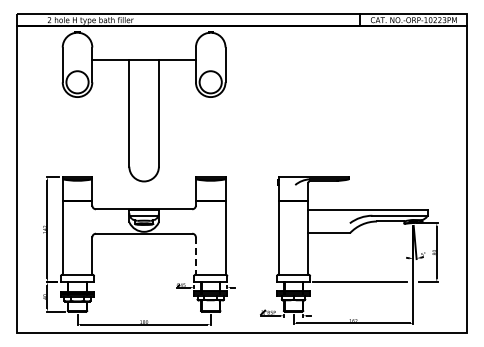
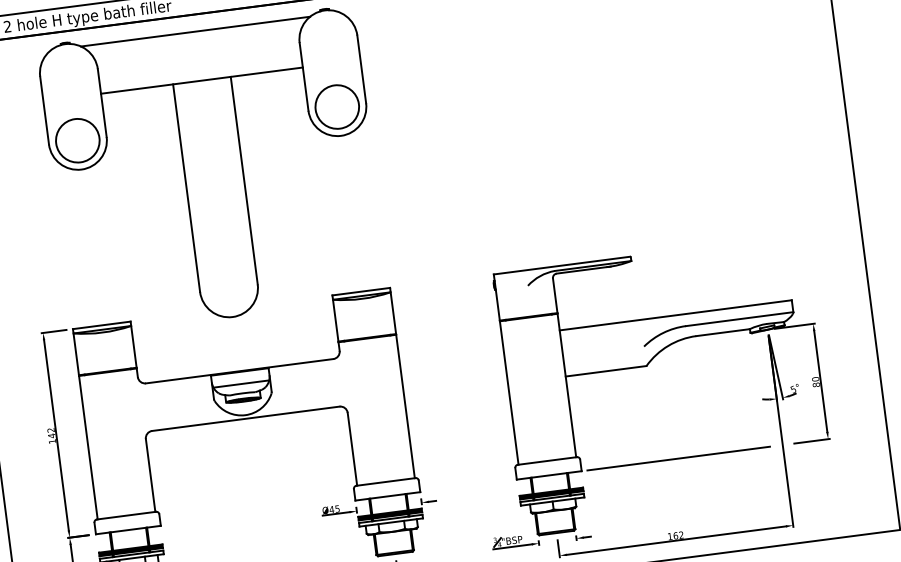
line: (143, 34) -> (194, 30), added
line: (195, 256) -> (351, 450), dashed -> solid

